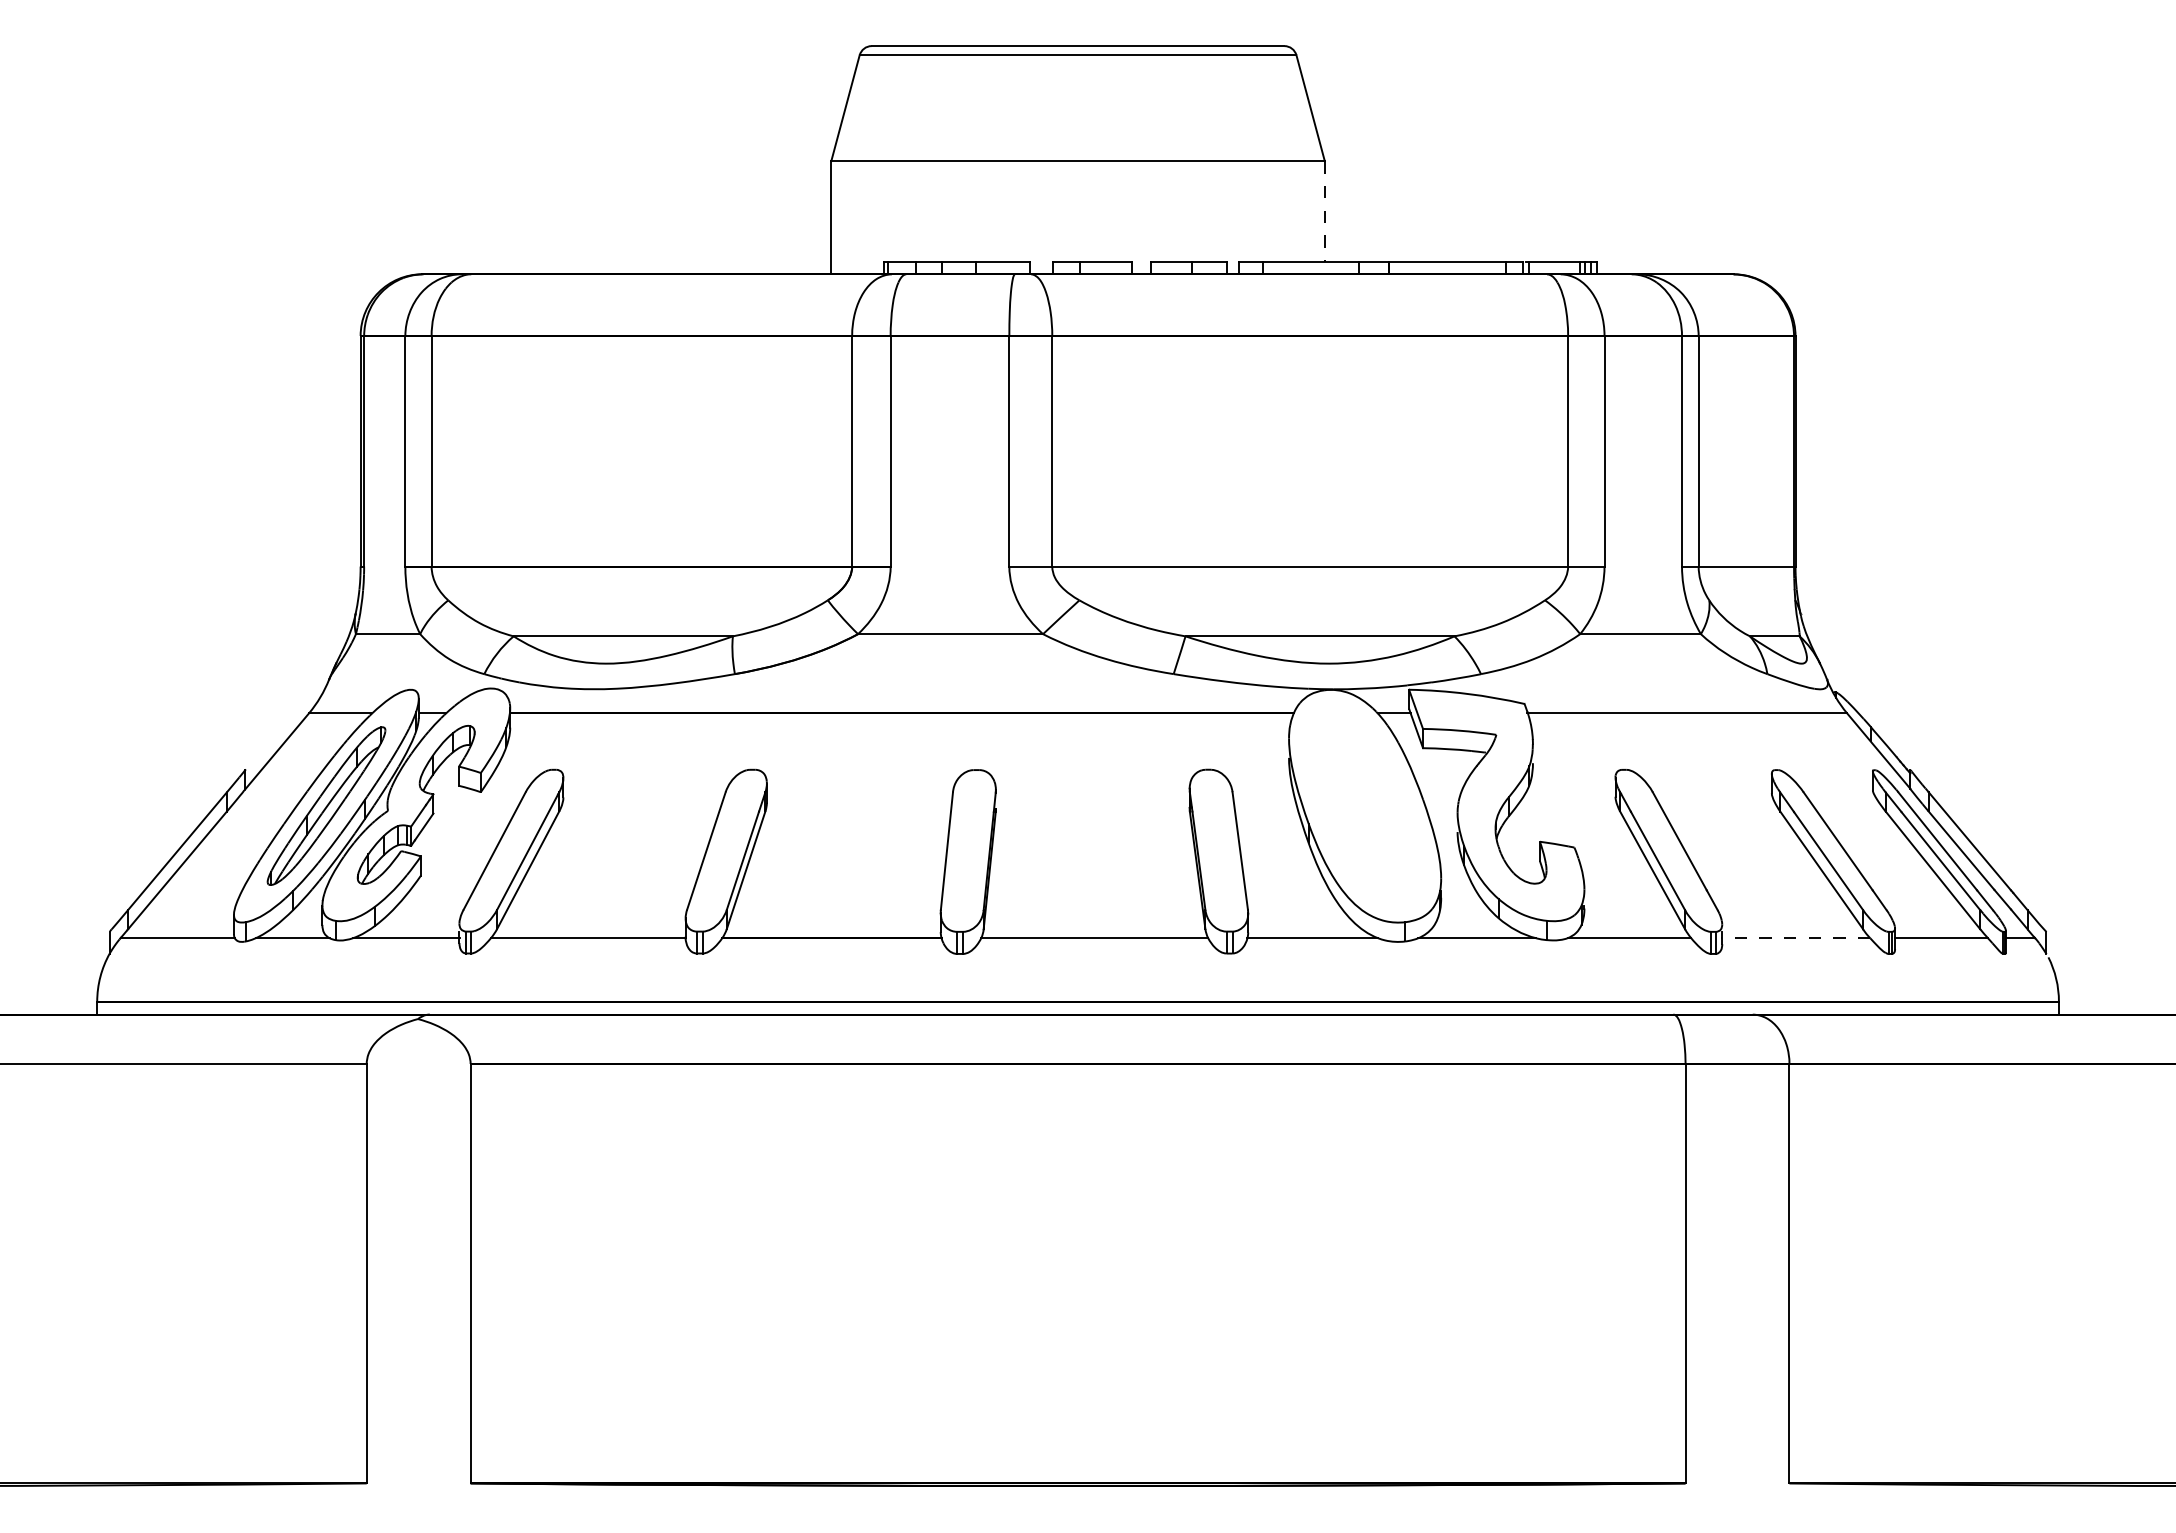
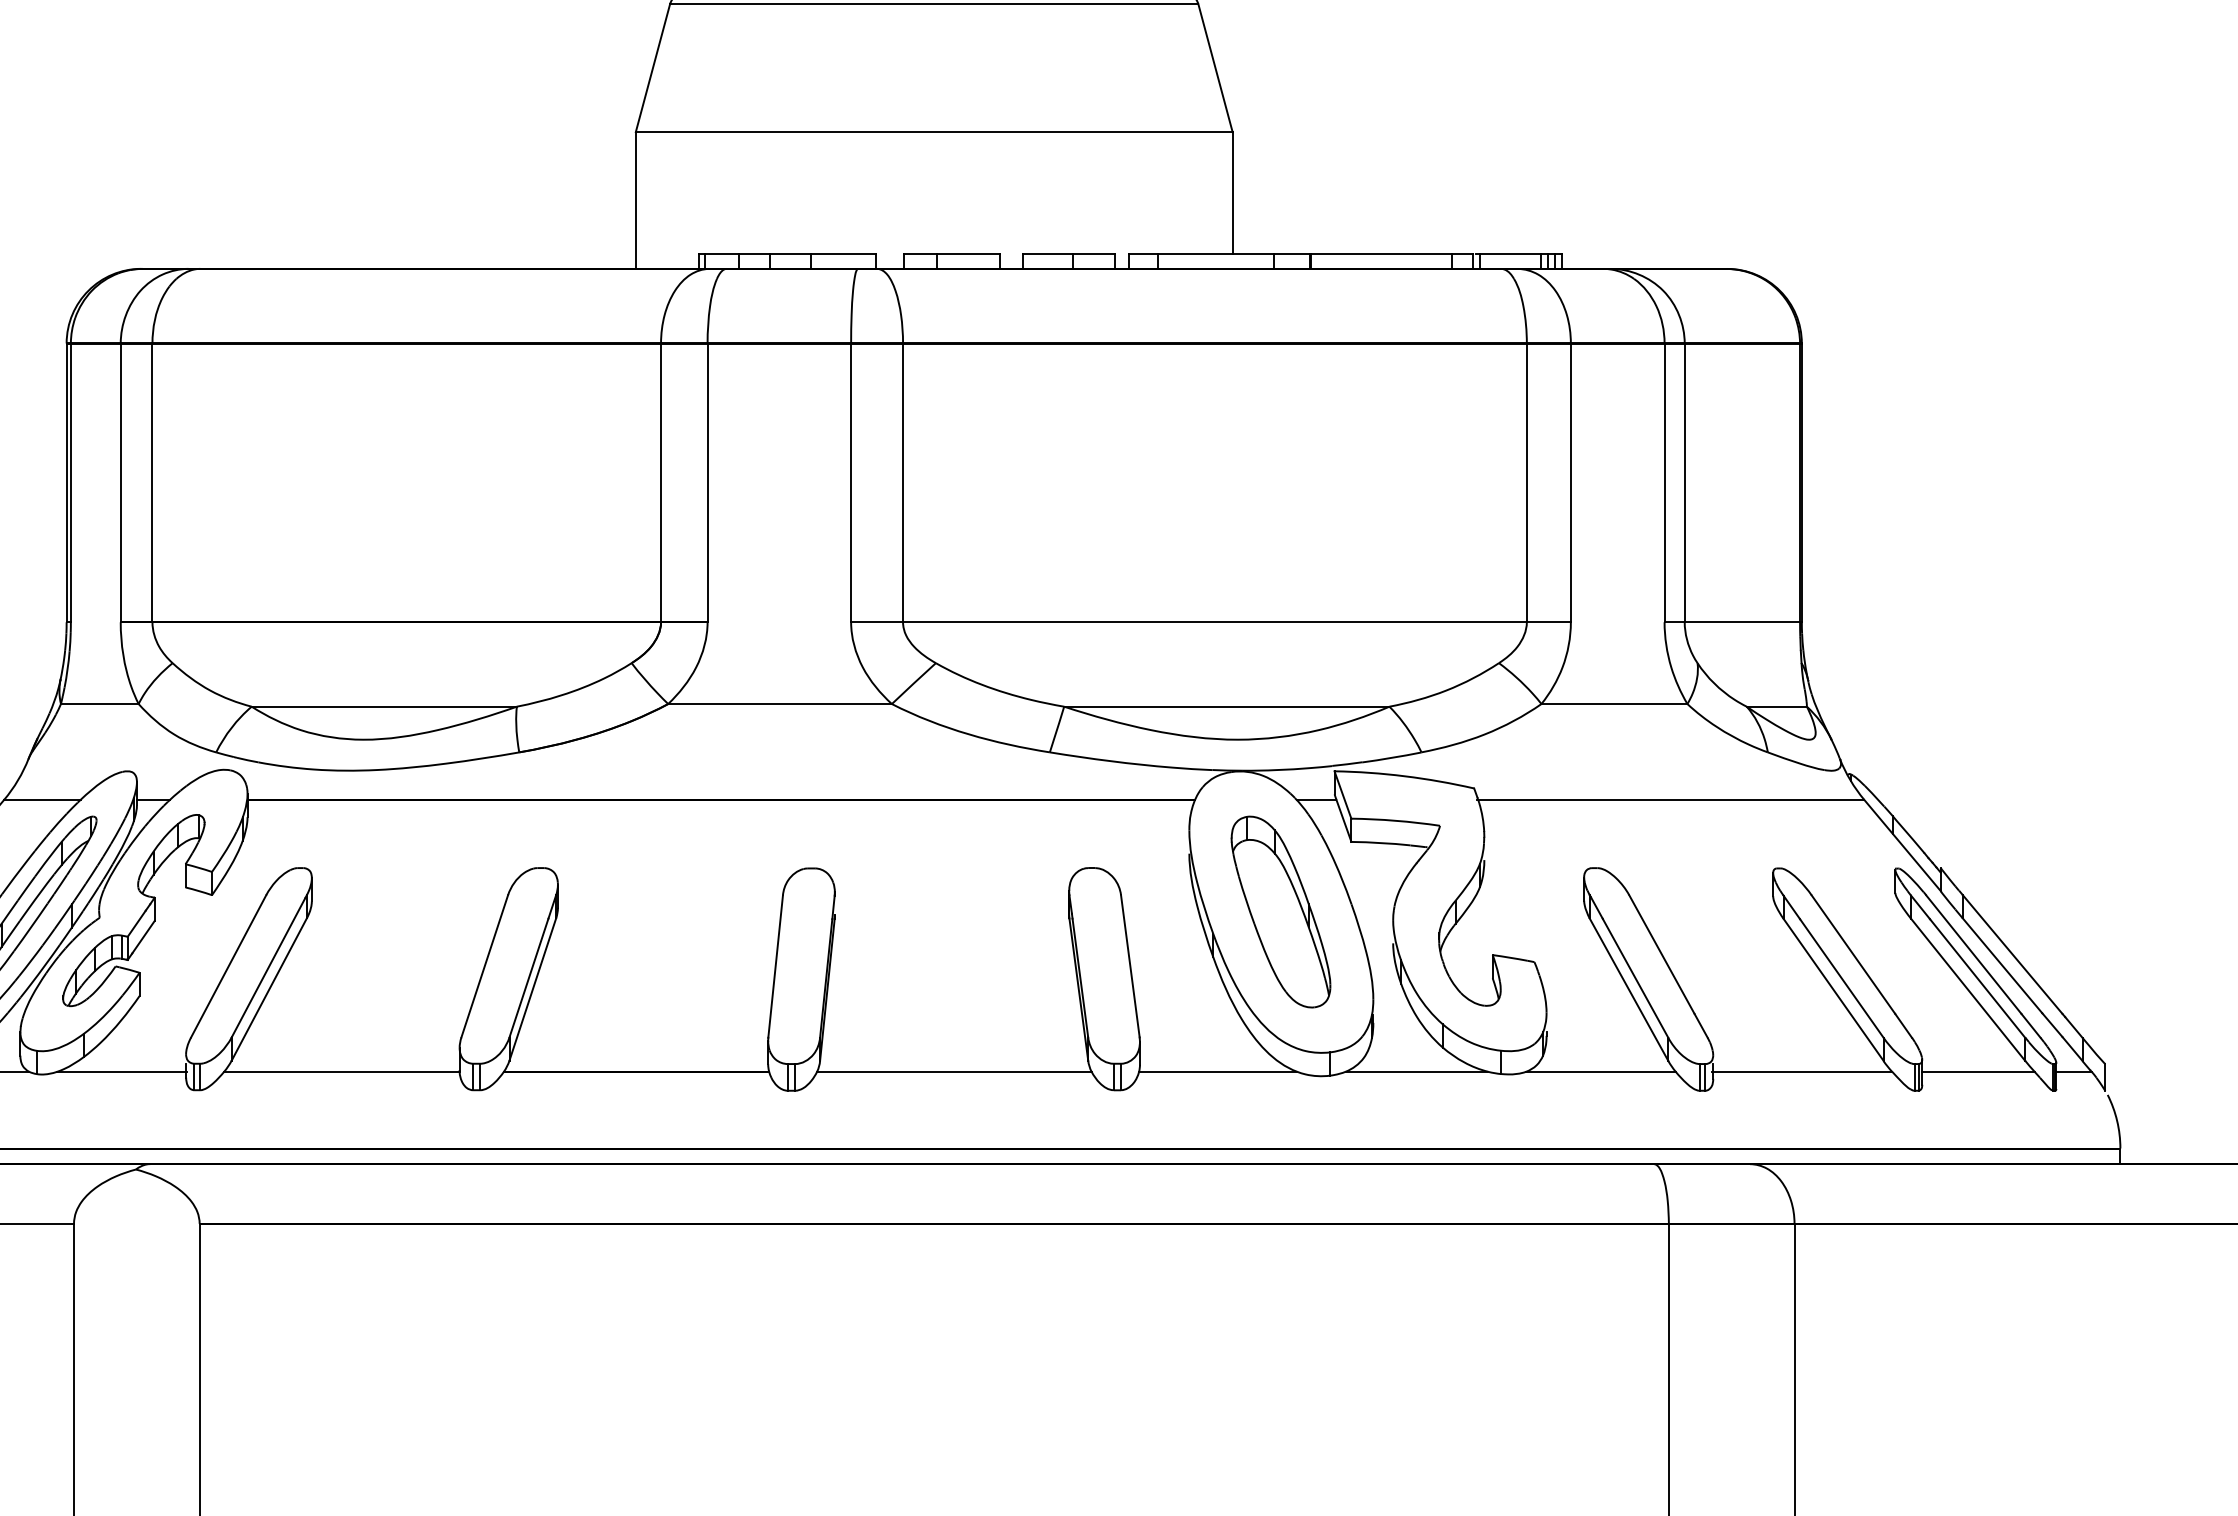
line: (1324, 212) -> (1232, 194), dashed -> solid
part: (1364, 805) -> (1280, 911), added
line: (1795, 938) -> (1801, 1072), dashed -> solid

